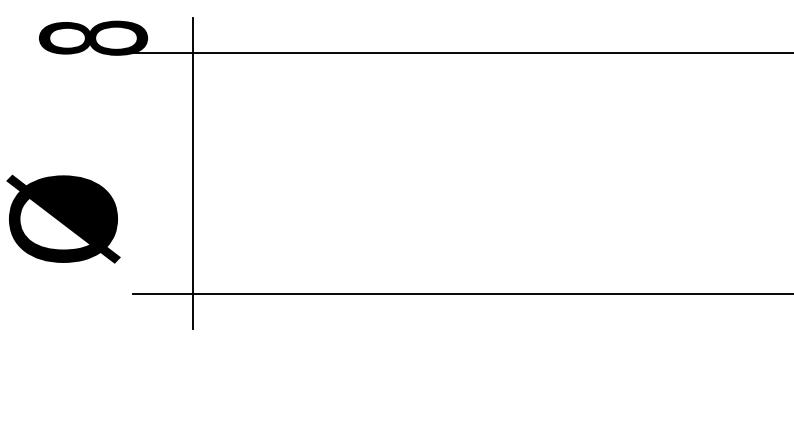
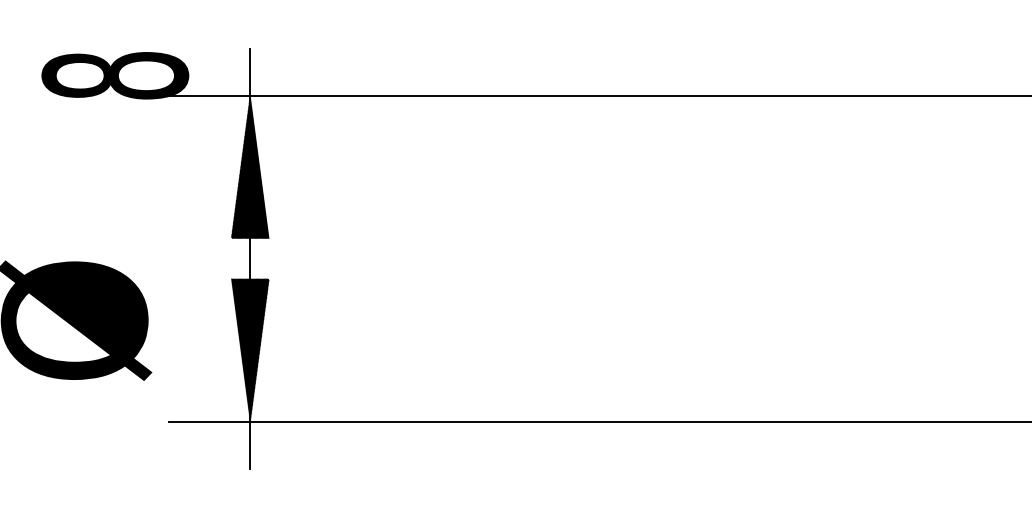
hatch: (192, 105) -> (249, 166), added
hatch: (192, 240) -> (249, 349), added

